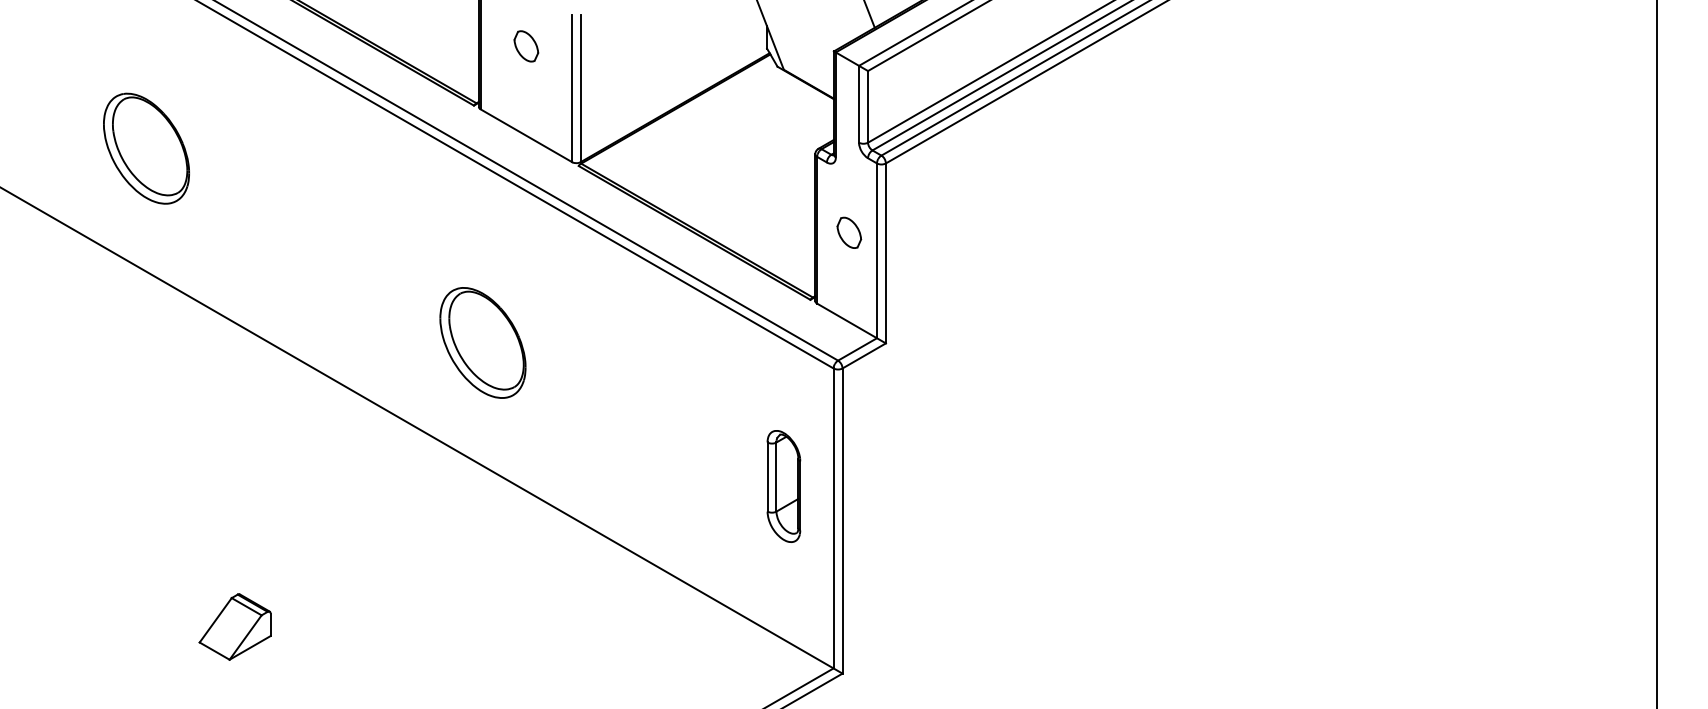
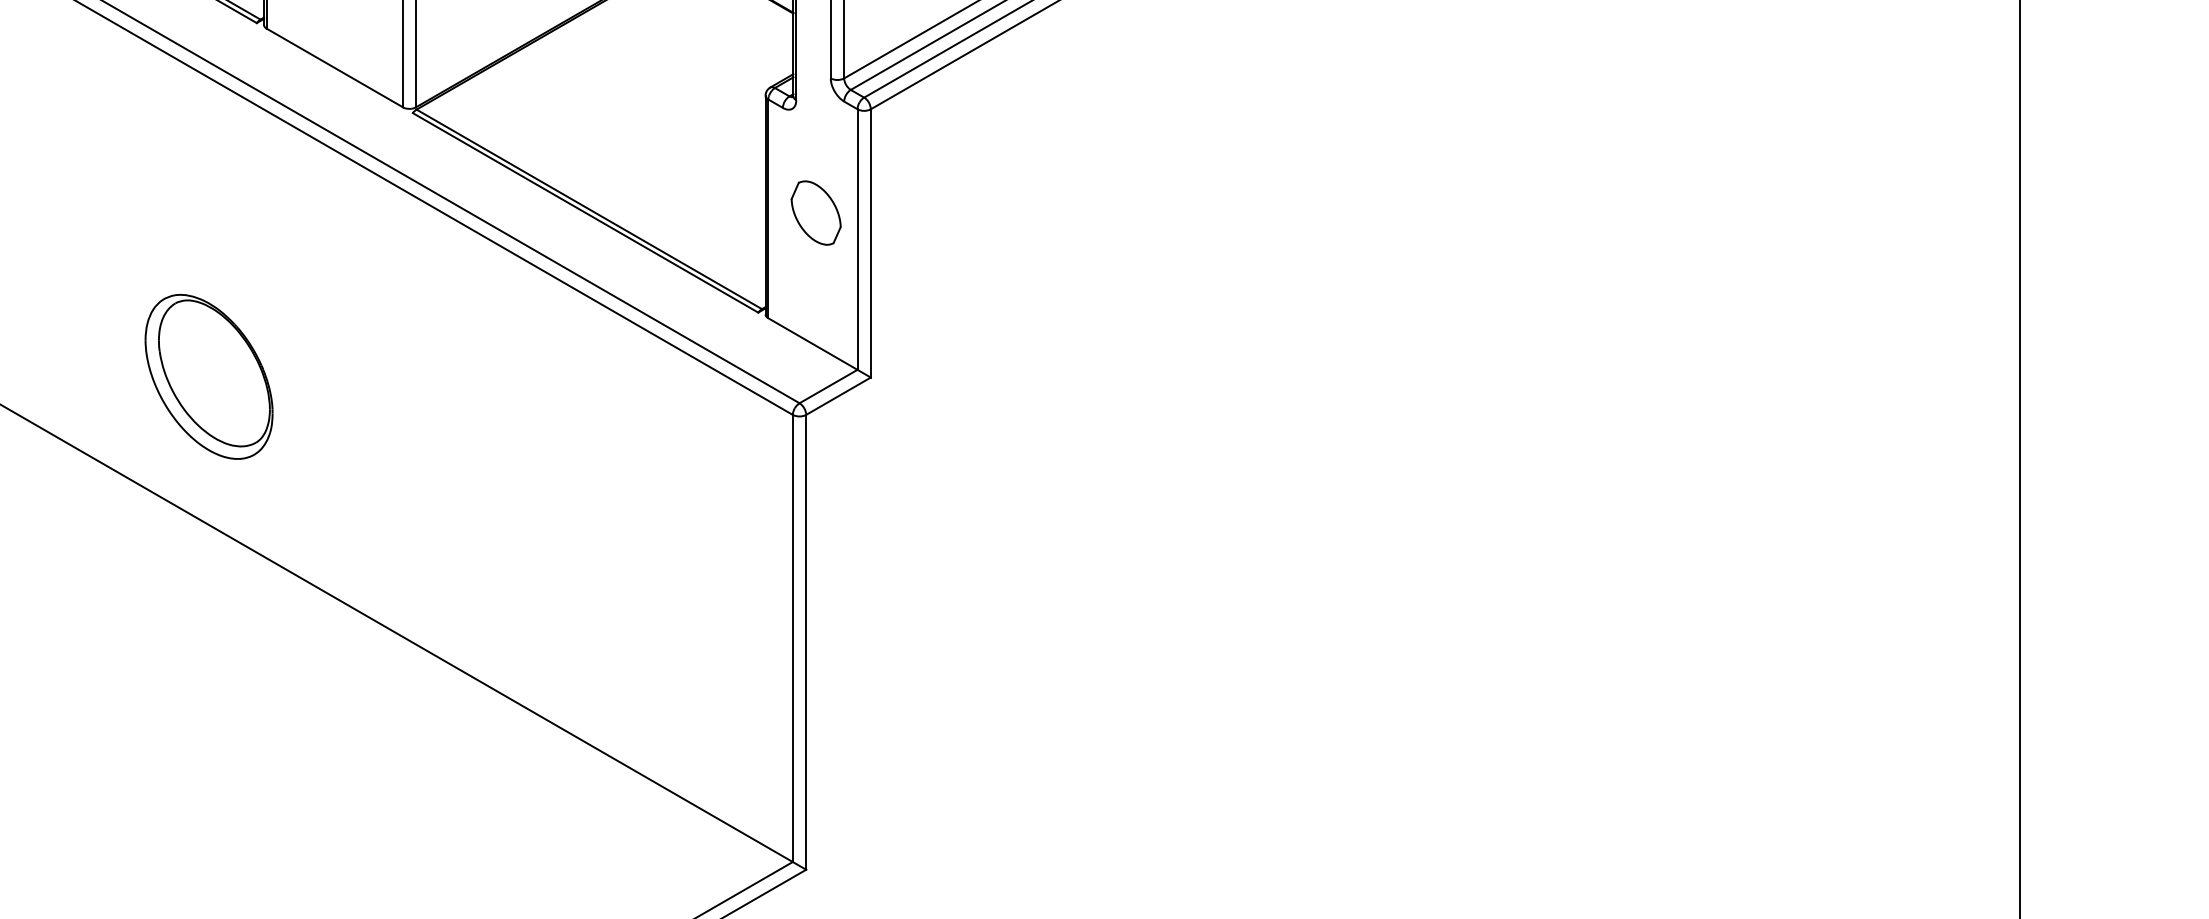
part: (849, 232) -> (816, 212), size x1.4
part: (482, 342) -> (208, 376), moved
part: (783, 486) -> (718, 590), removed

